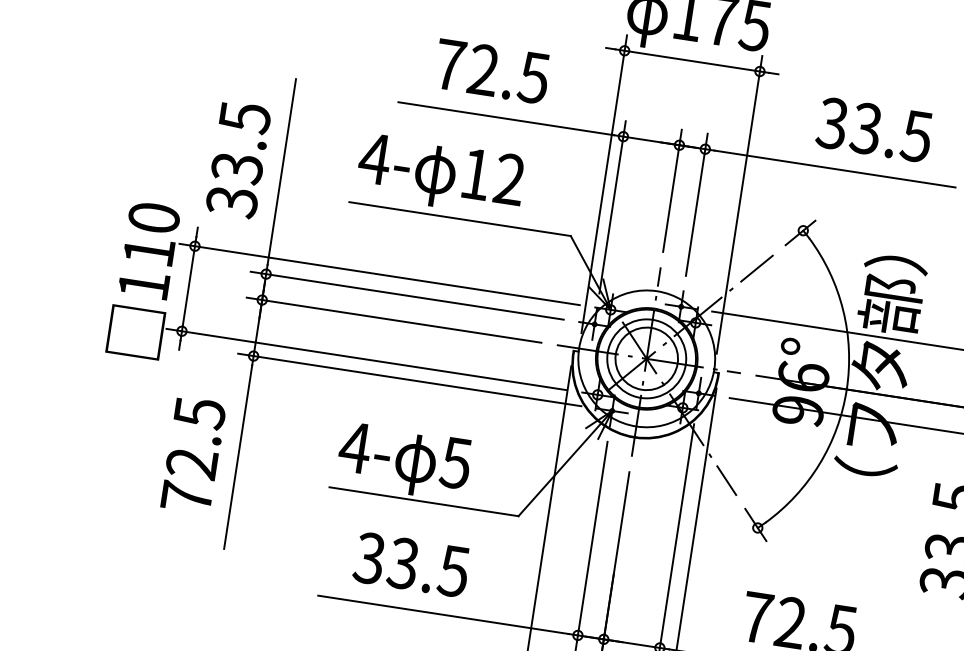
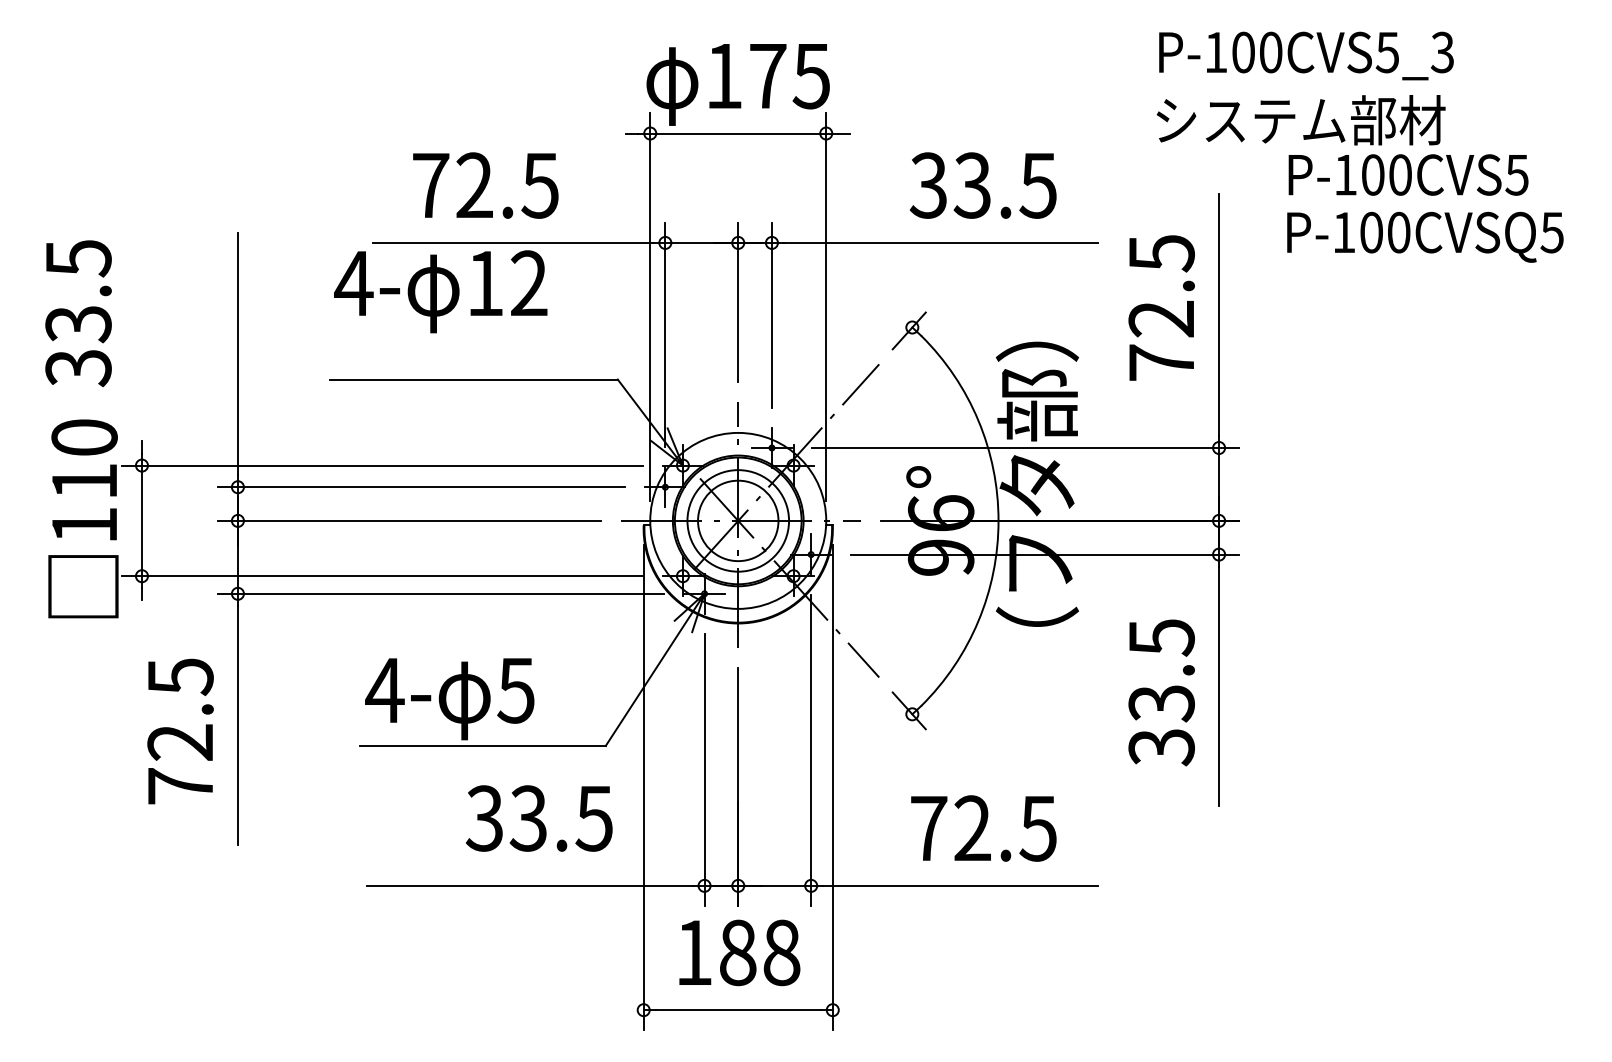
text: (238, 160) -> (78, 313), moved
text: (440, 175) -> (440, 291), moved
text: (411, 564) -> (539, 818), moved

